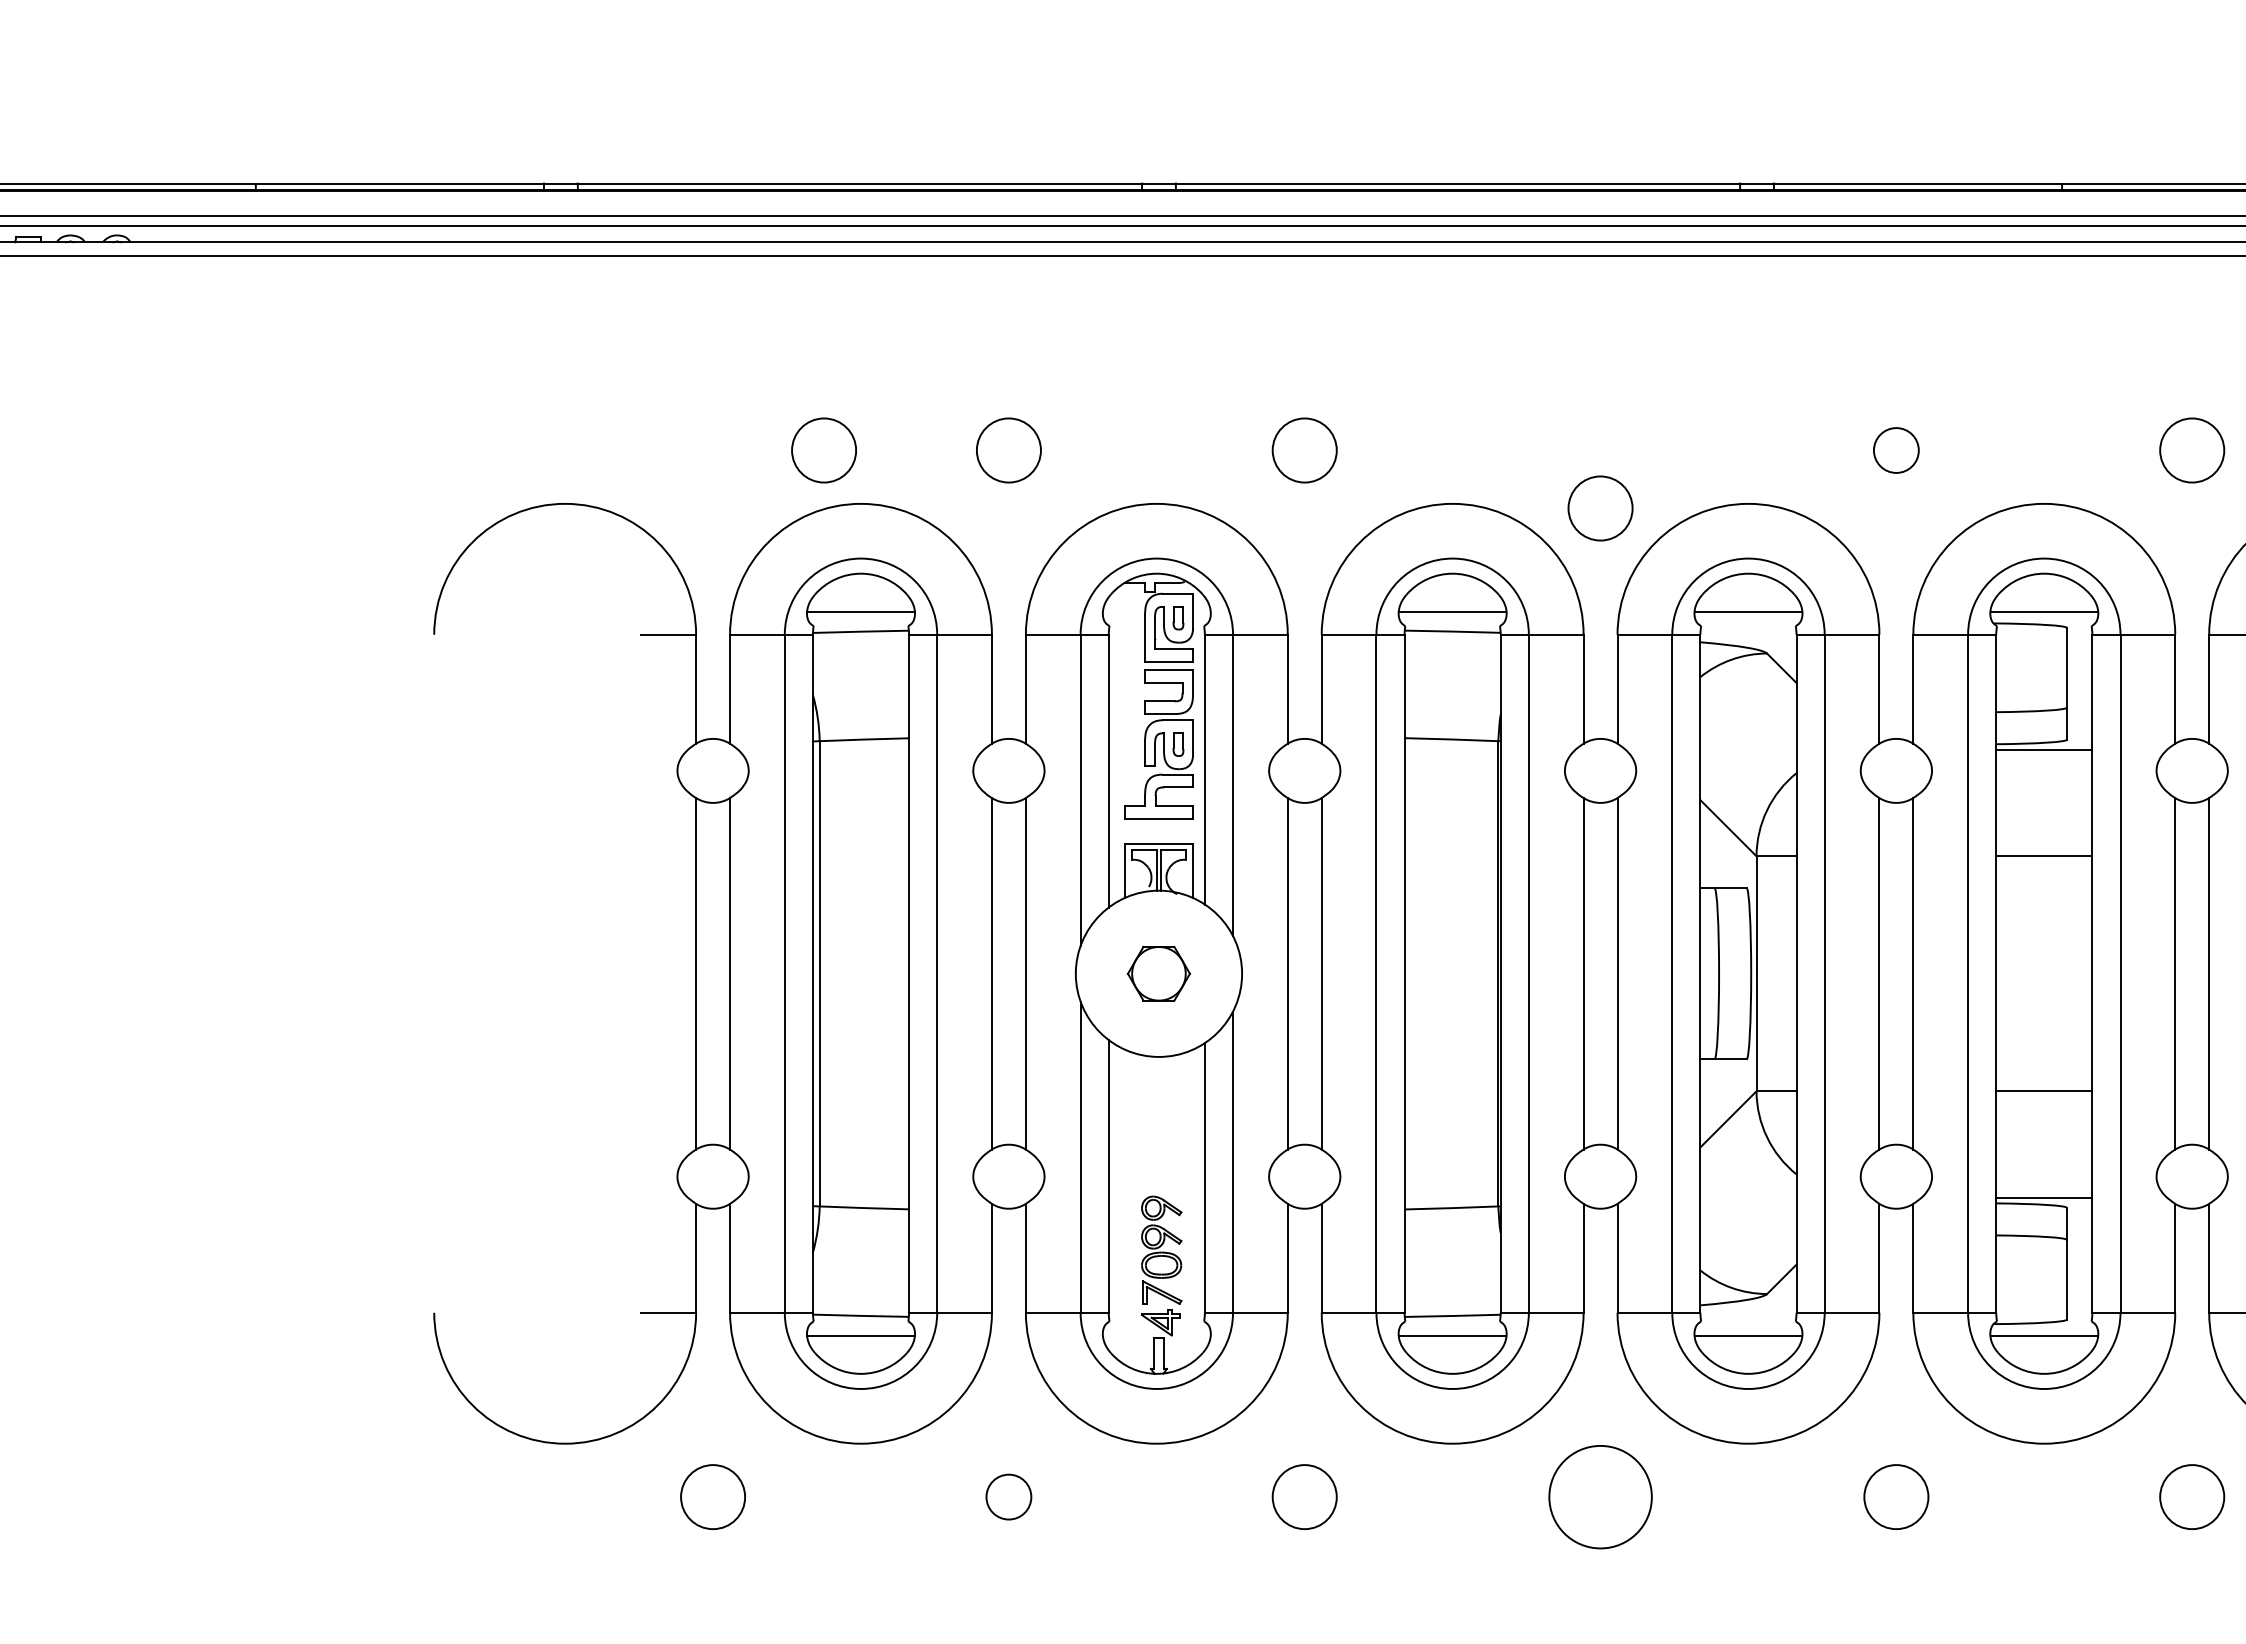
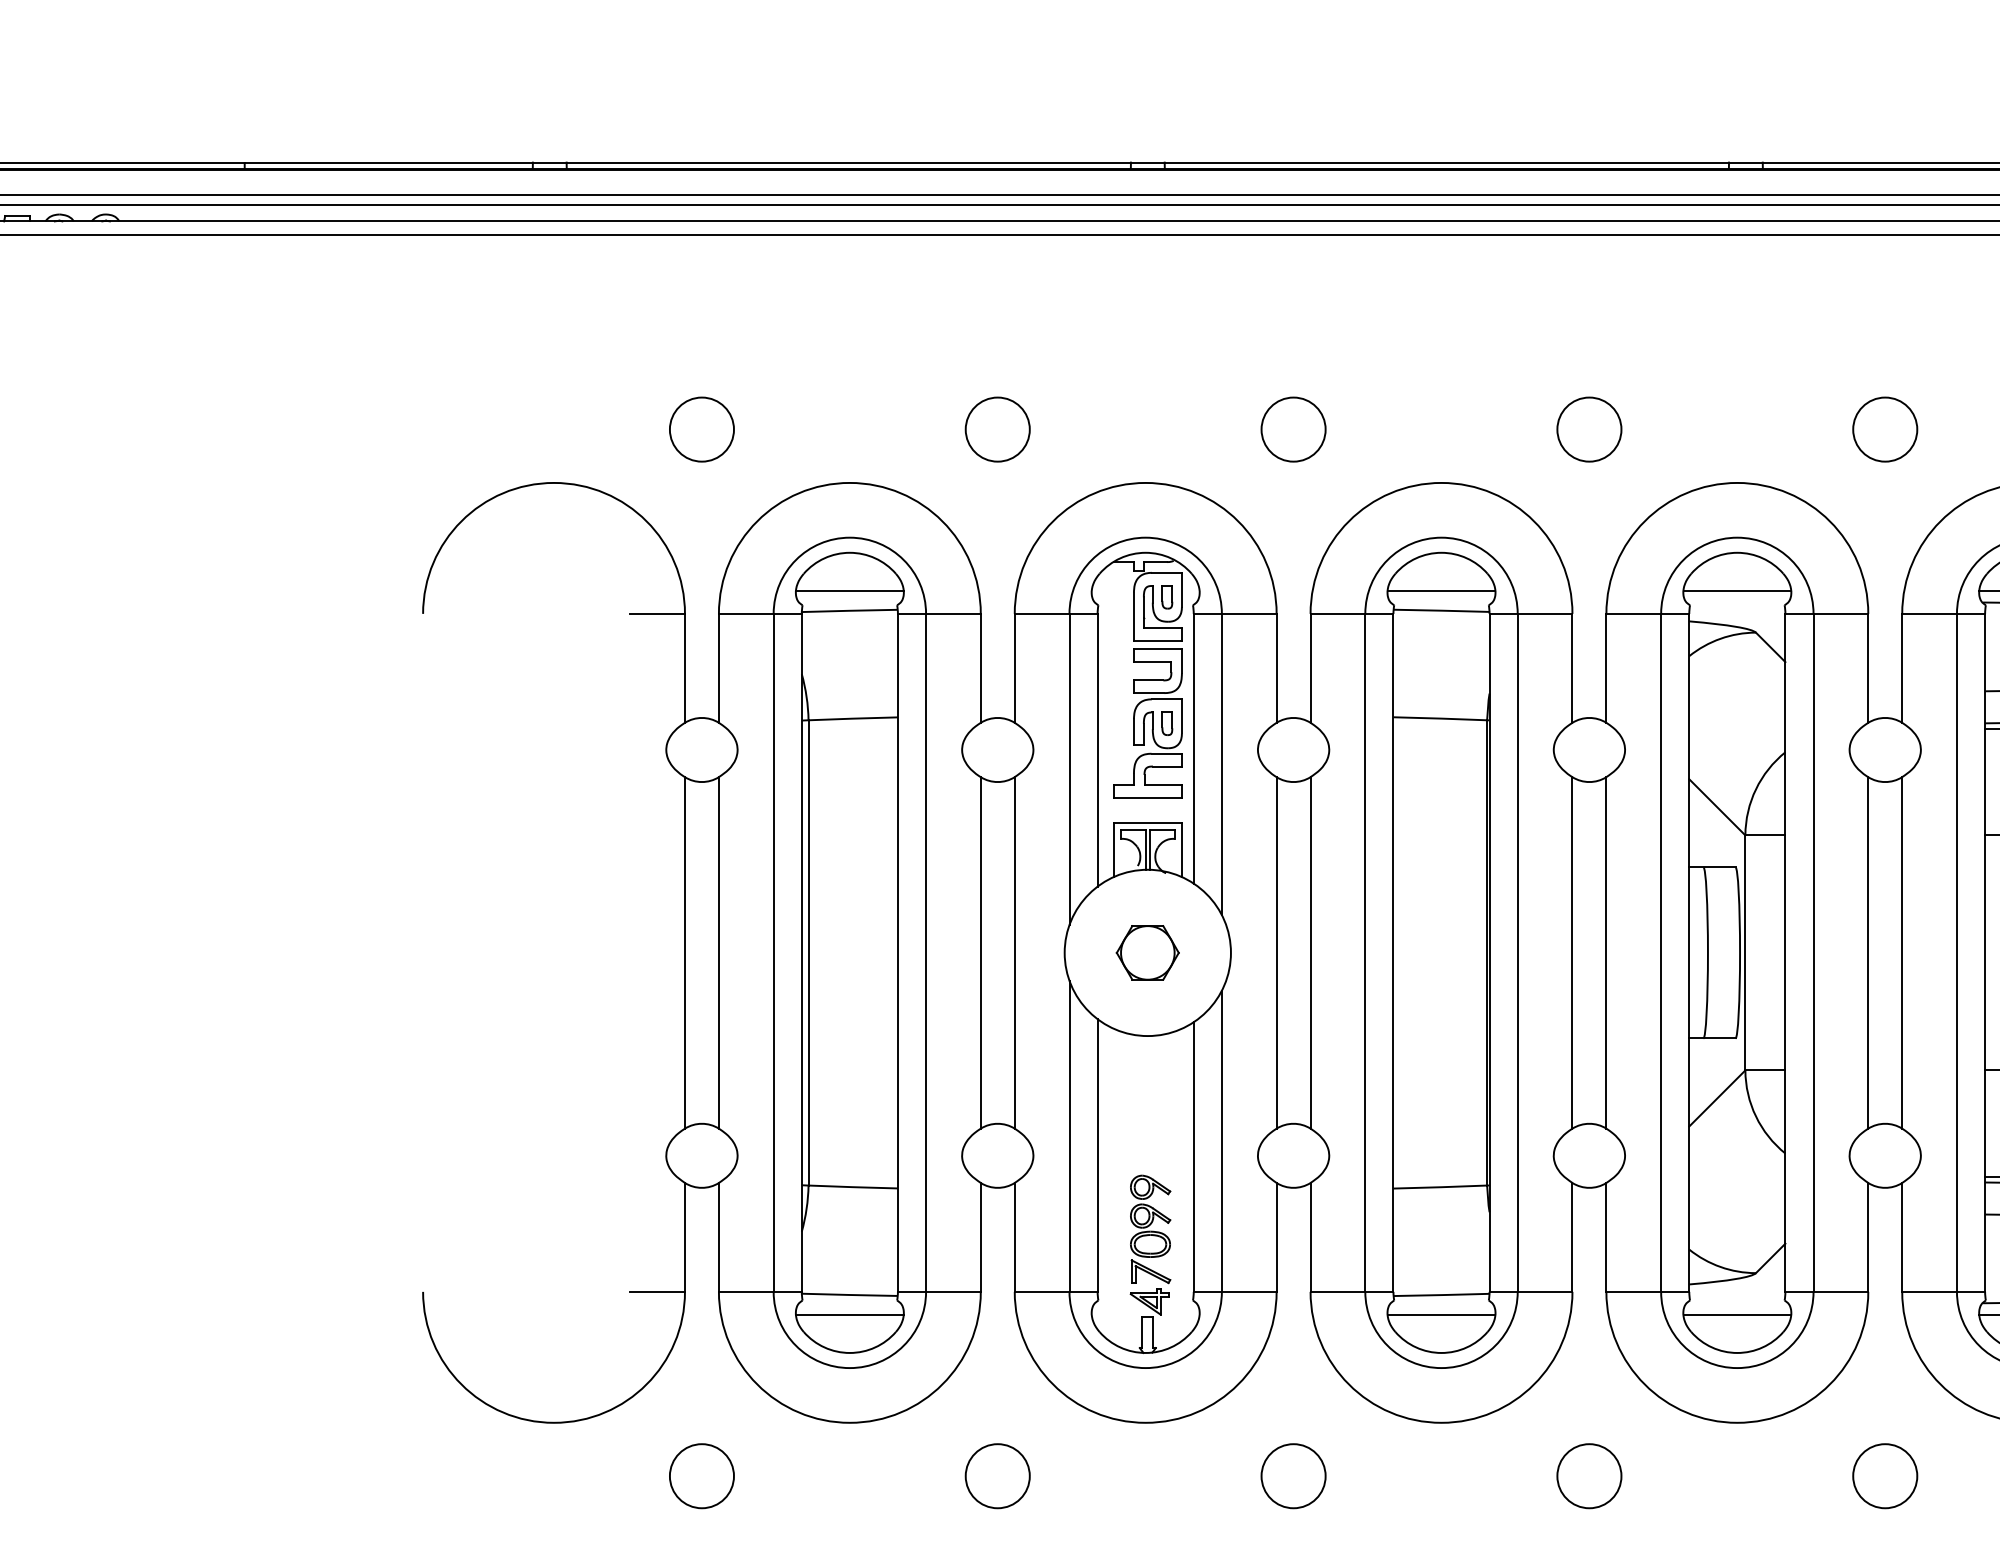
circle: (823, 450) -> (701, 429), moved
circle: (1896, 450) -> (1885, 429), size x1.43
circle: (1600, 508) -> (1589, 429), moved
circle: (1600, 1496) -> (1589, 1475), size x0.62
circle: (1008, 1497) -> (997, 1476), size x1.43

